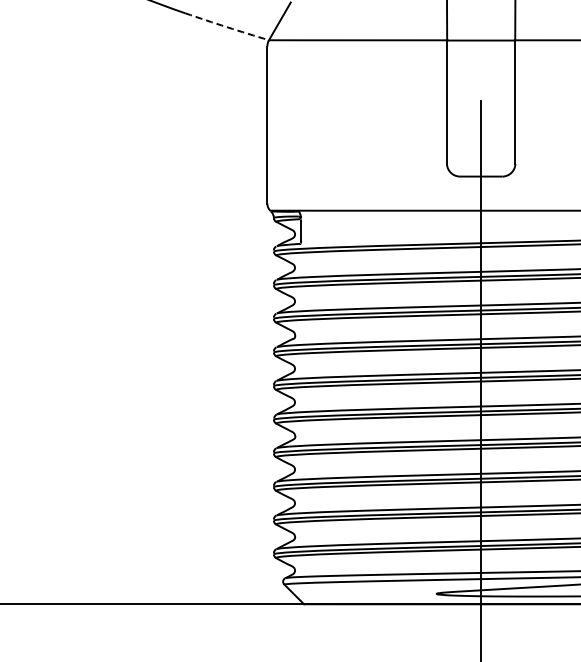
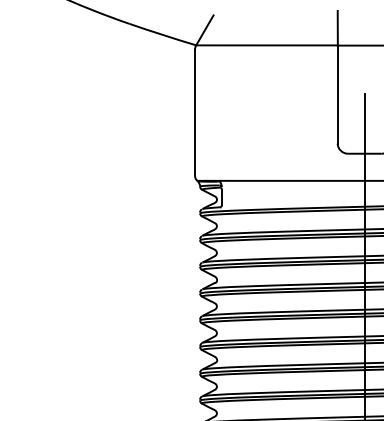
arc: (227, 27) -> (163, 35), dashed -> solid

